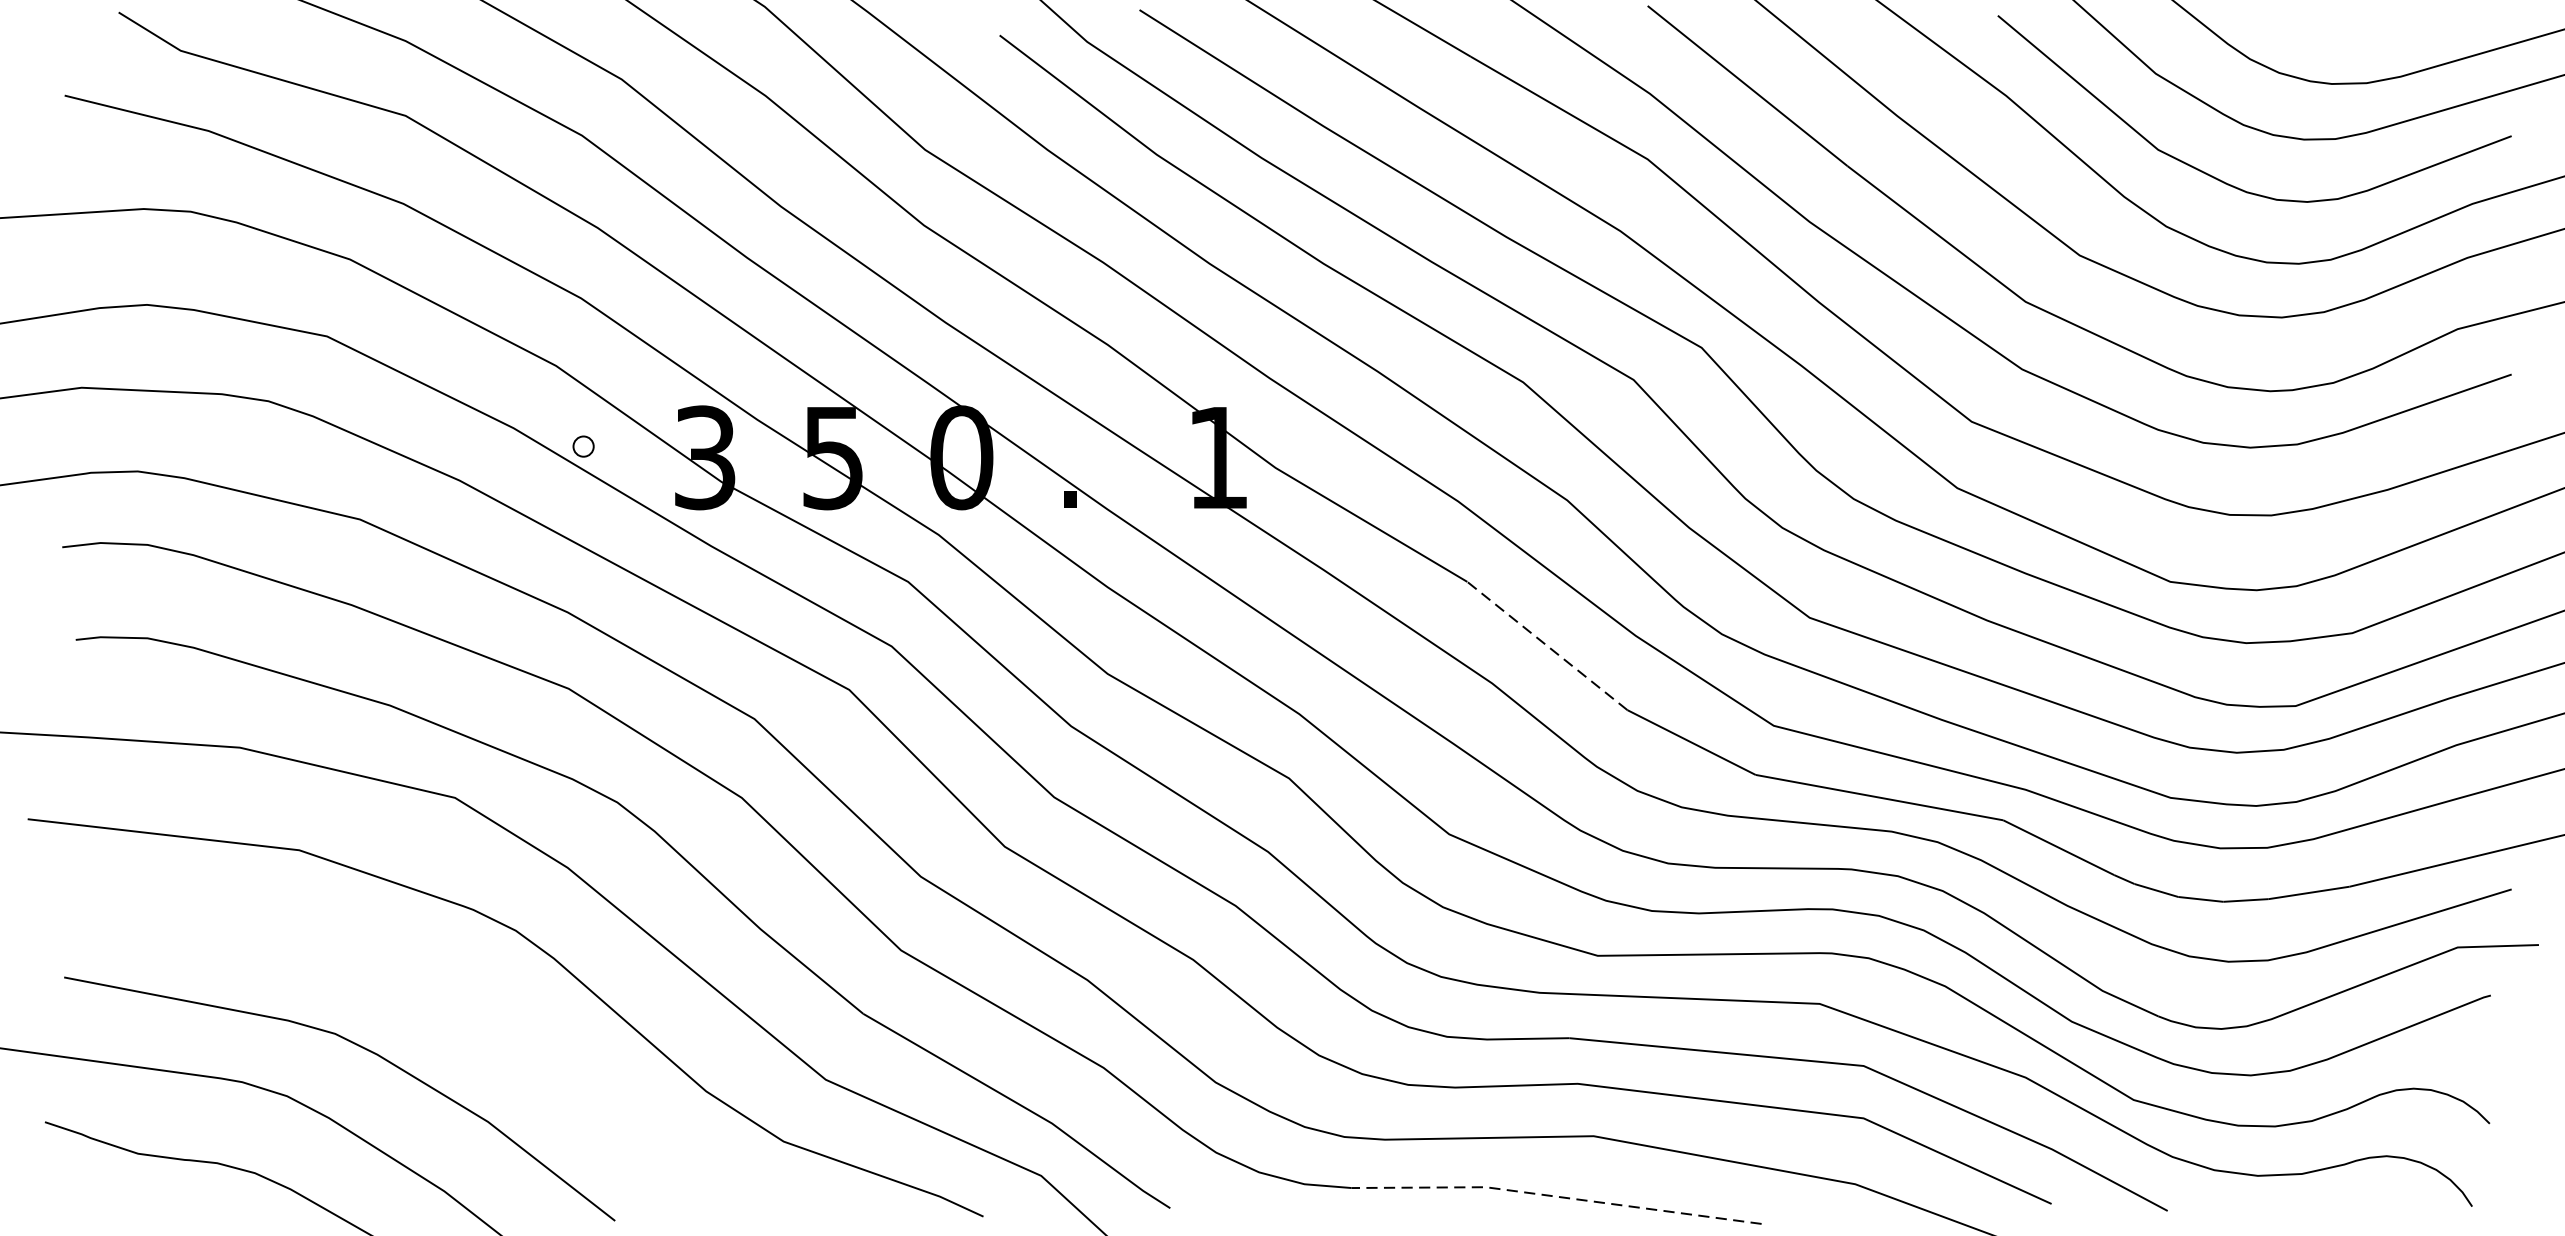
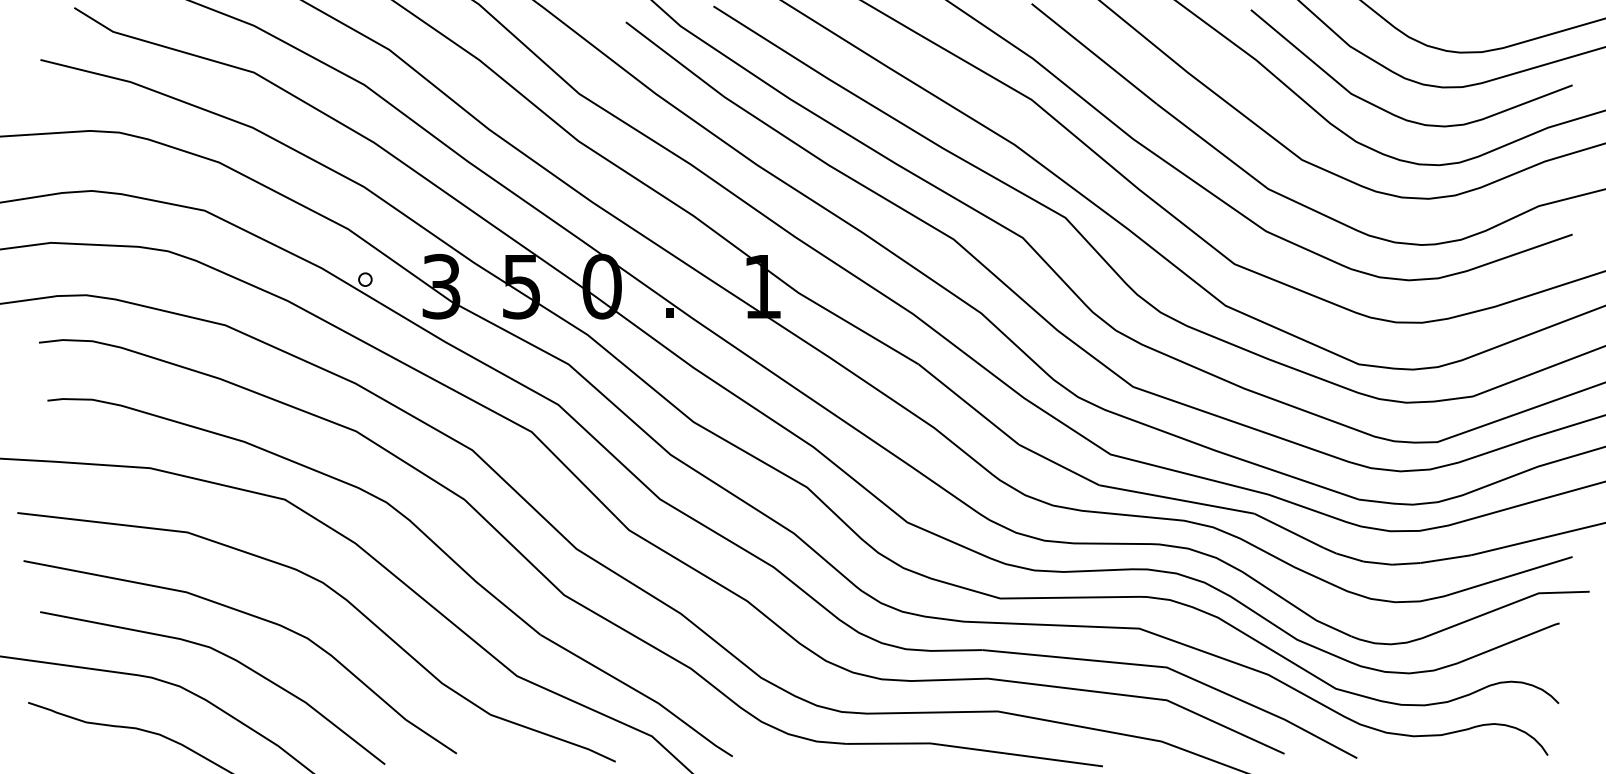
line: (1546, 645) -> (968, 404), dashed -> solid
curve: (401, 984) -> (251, 616), added
line: (1554, 1196) -> (973, 749), dashed -> solid

